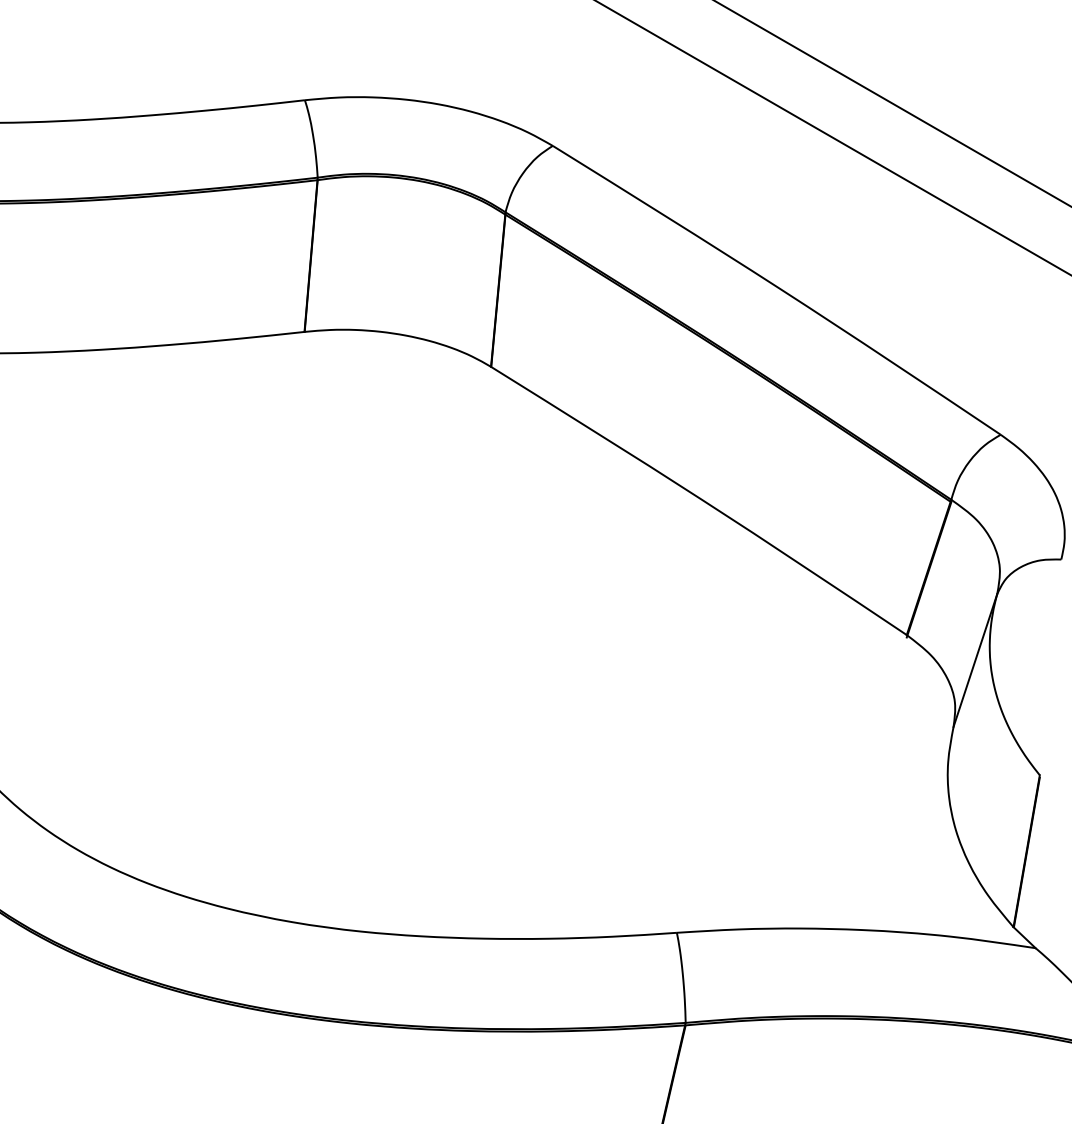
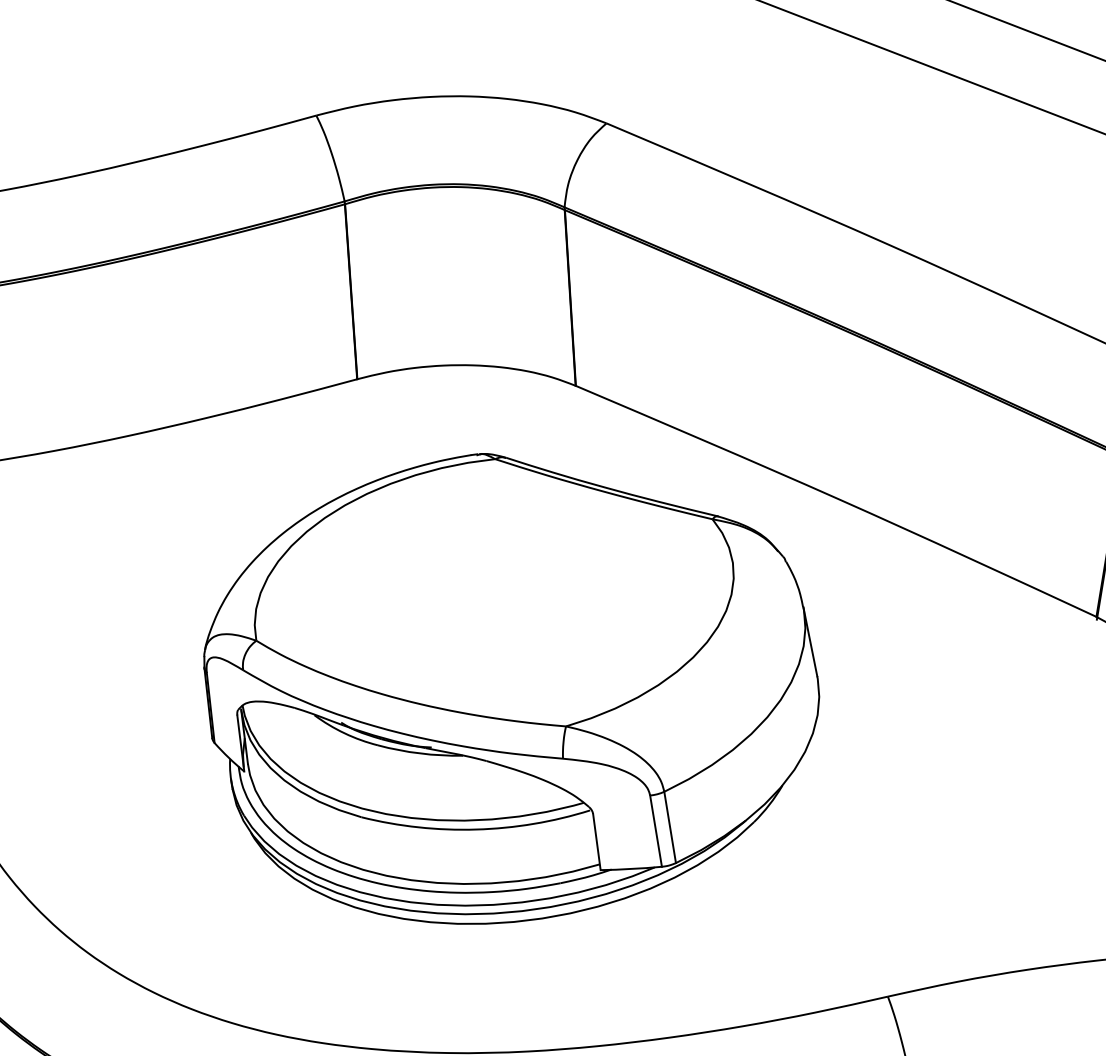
part: (395, 615) -> (511, 685), added

